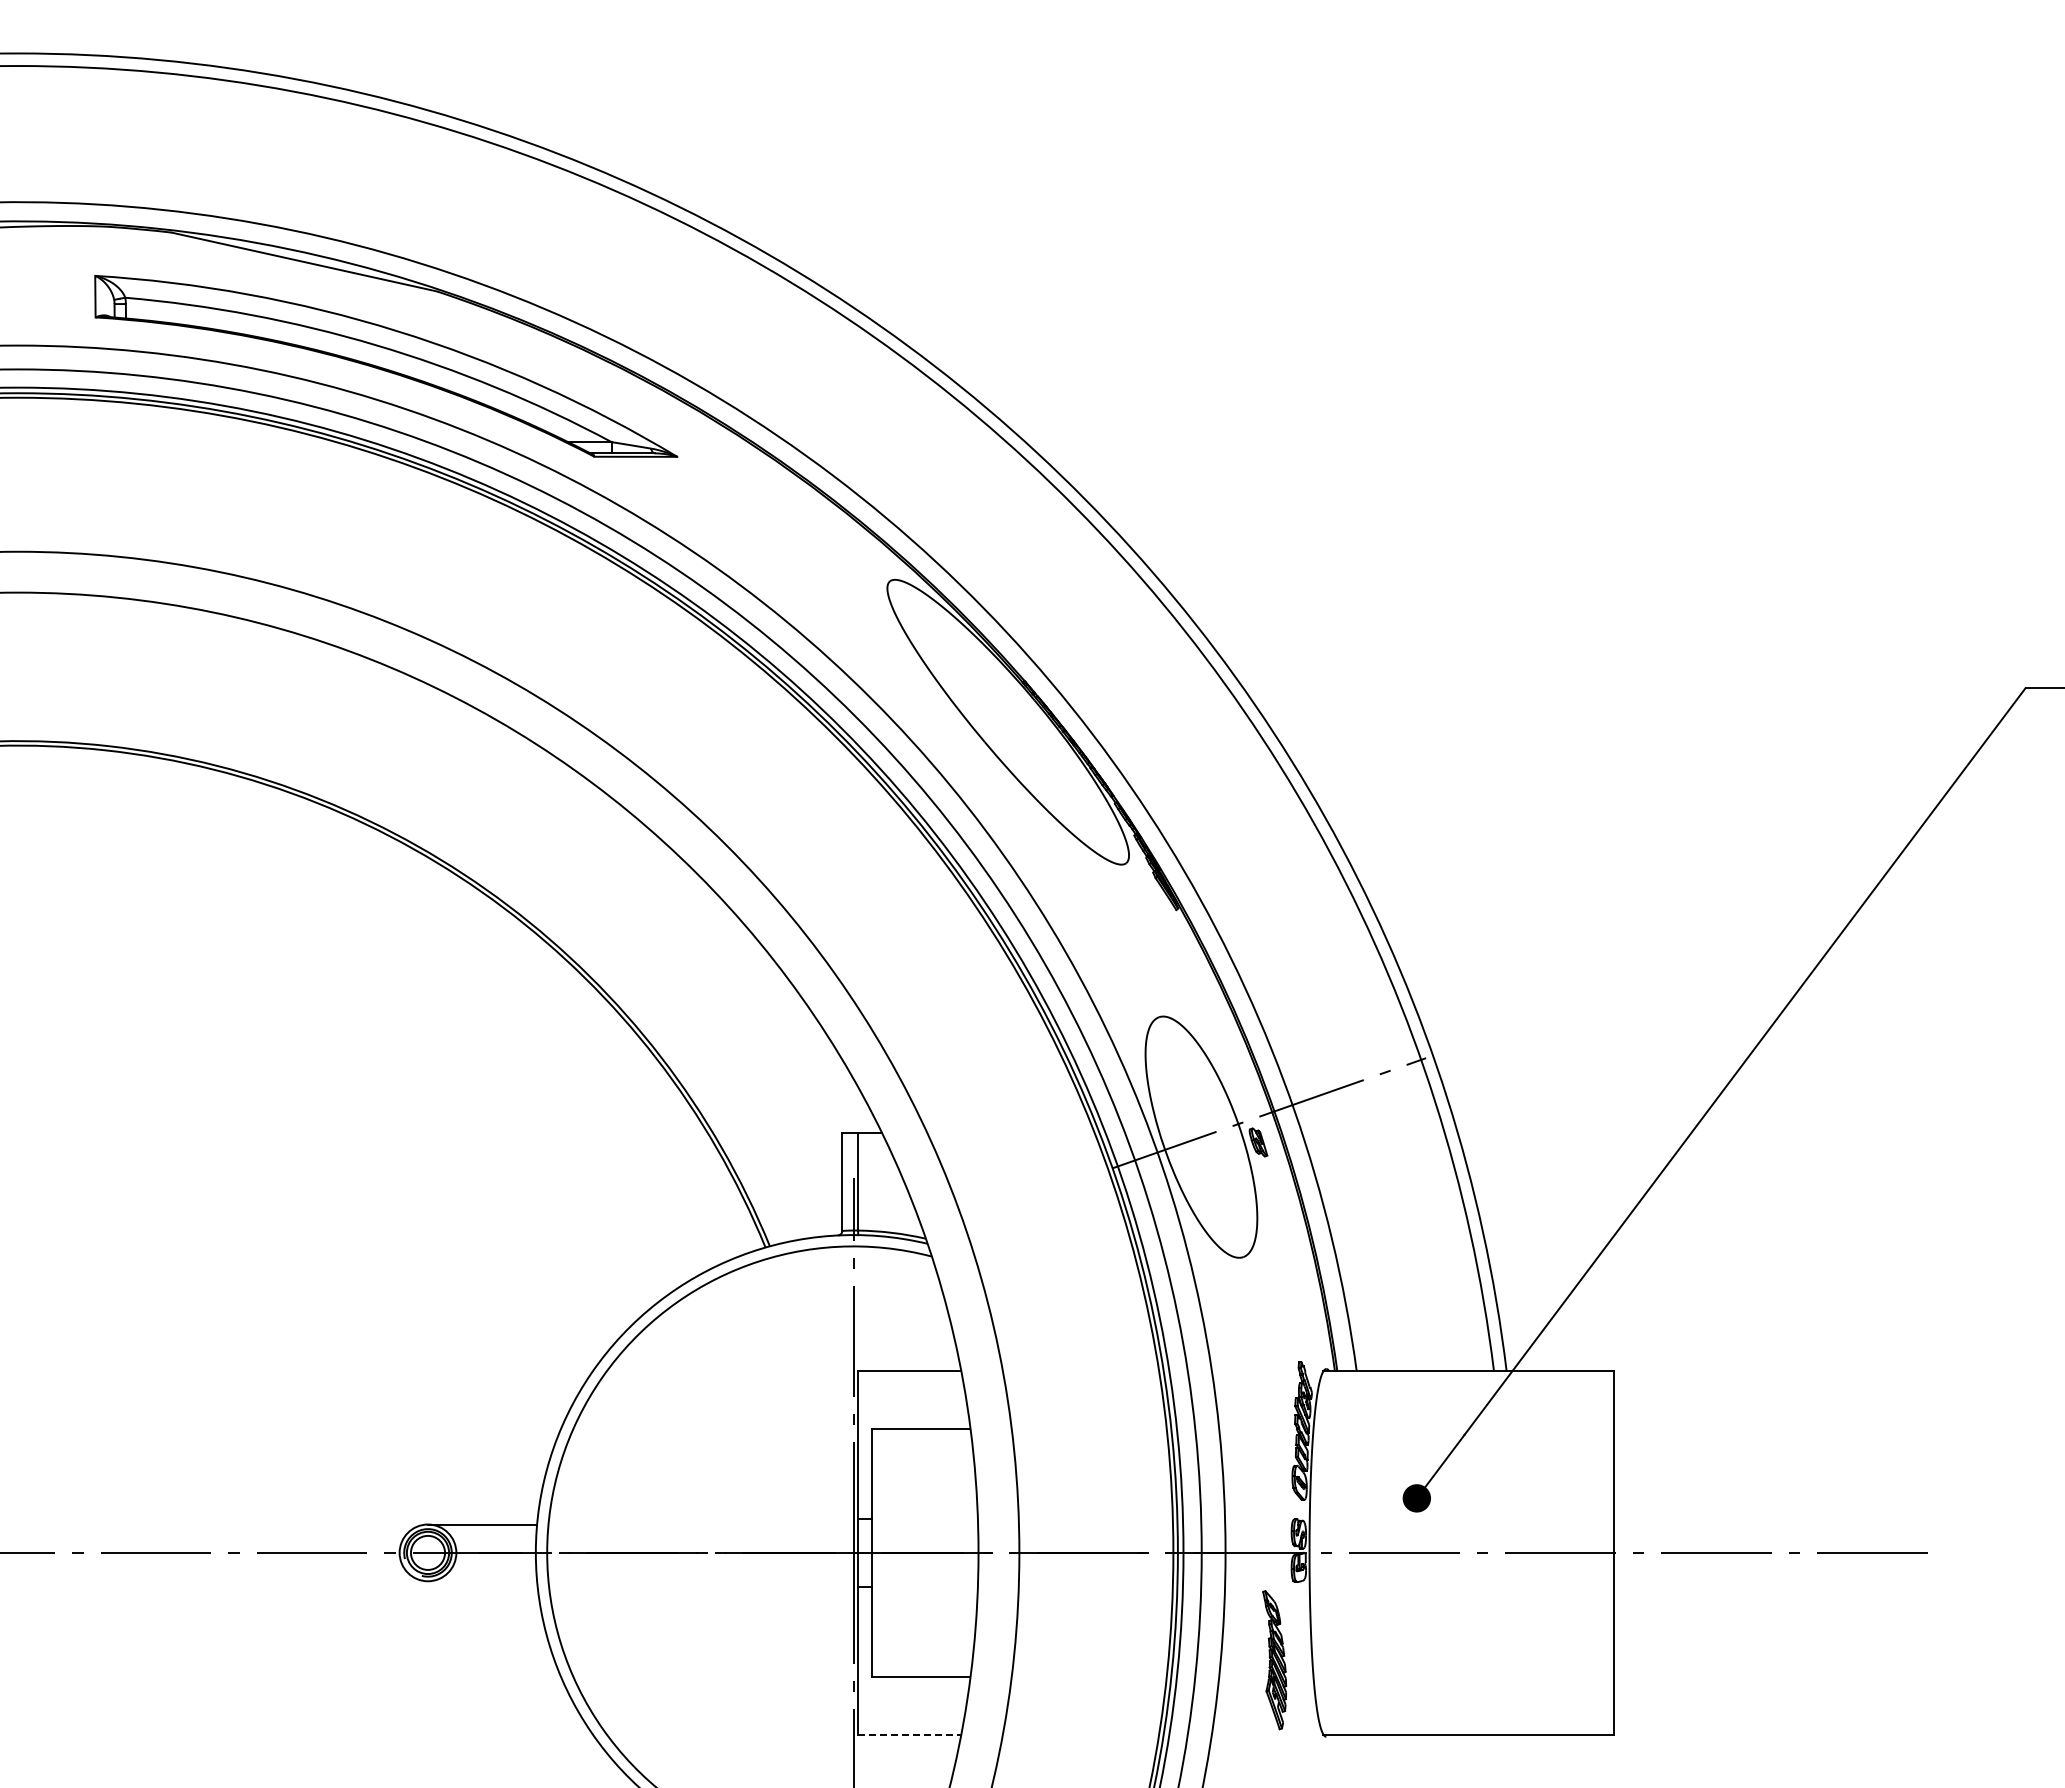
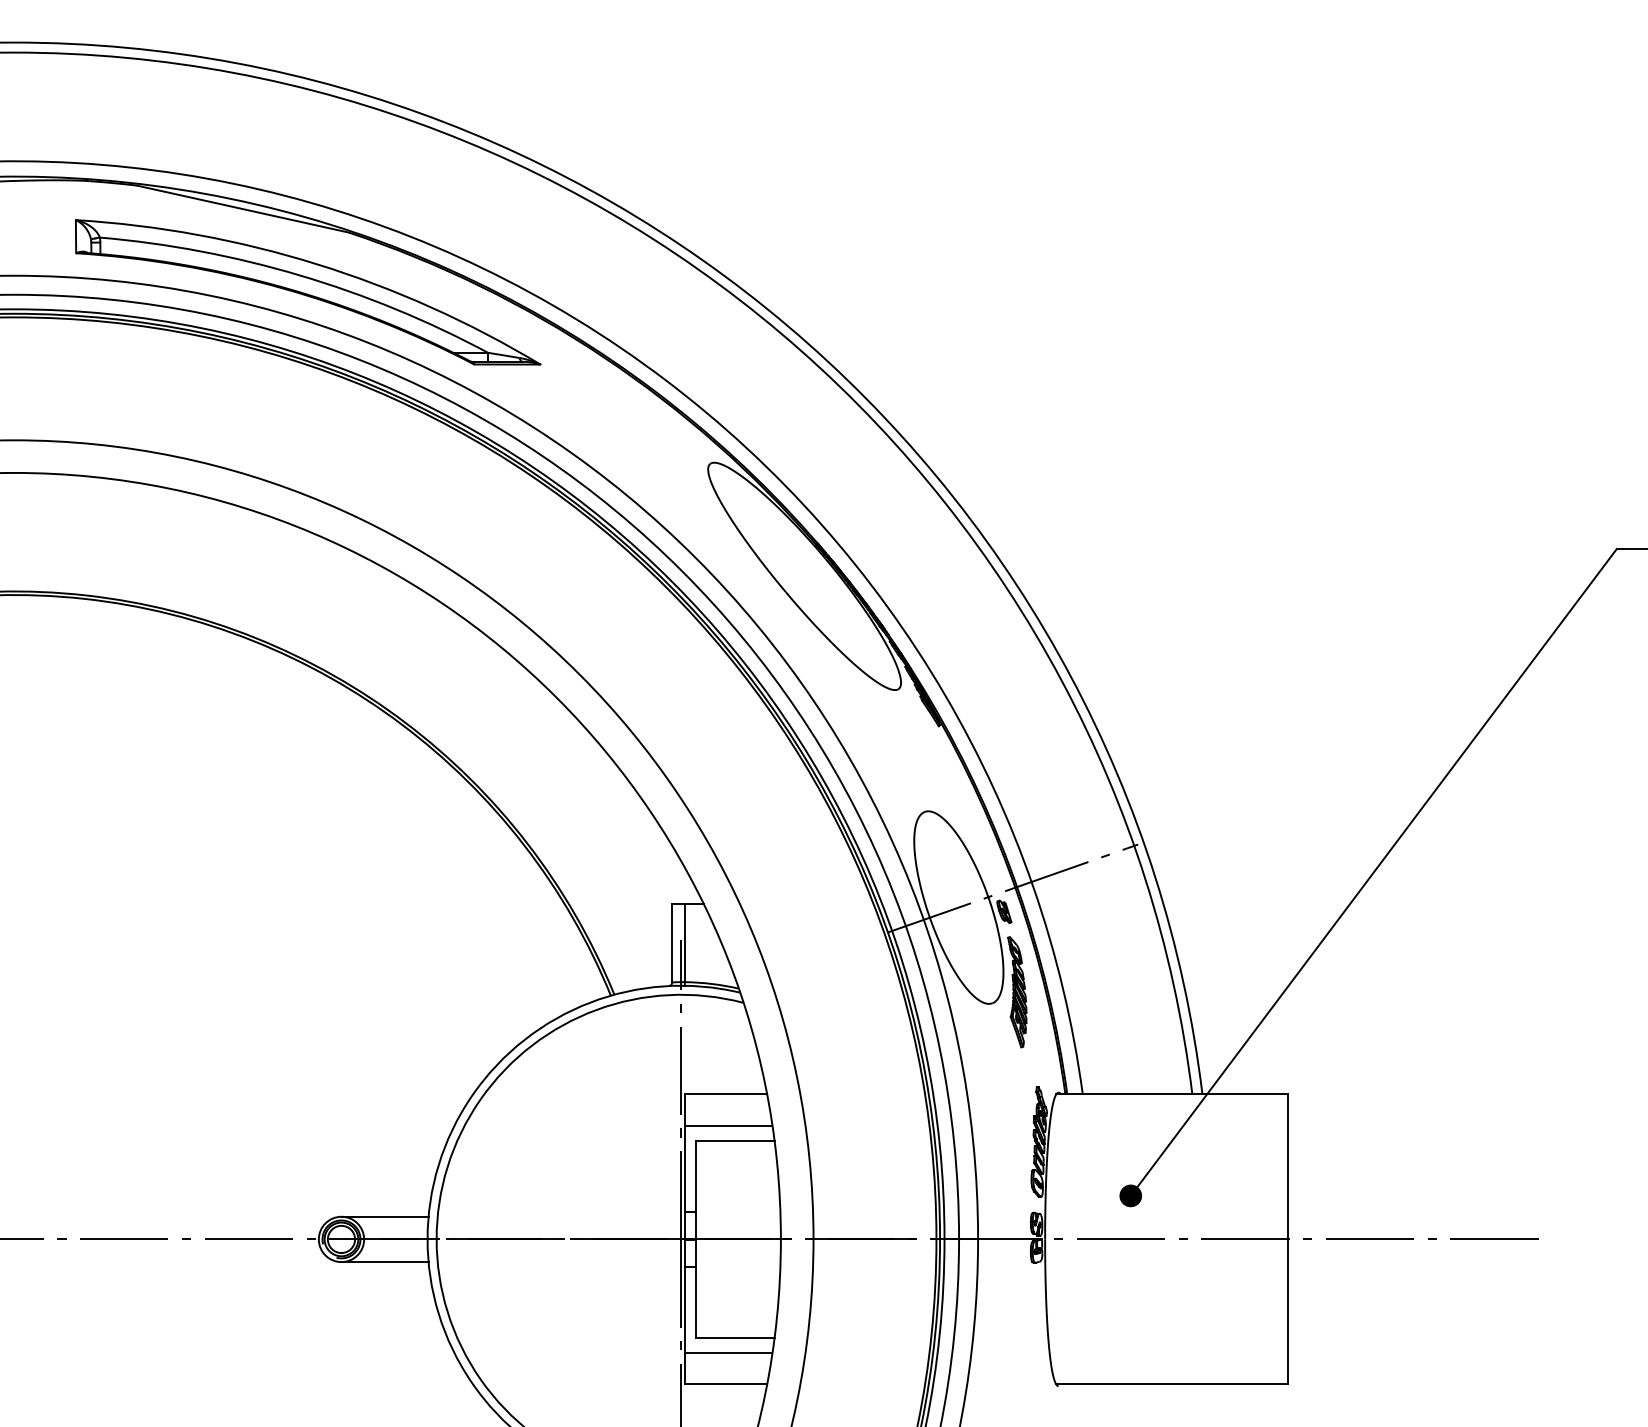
line: (912, 1411) -> (728, 1126), added
line: (482, 1581) -> (384, 1262), added
part: (1274, 1660) -> (1017, 992), moved
line: (912, 1694) -> (728, 1352), added
line: (910, 1734) -> (726, 1384), dashed -> solid

